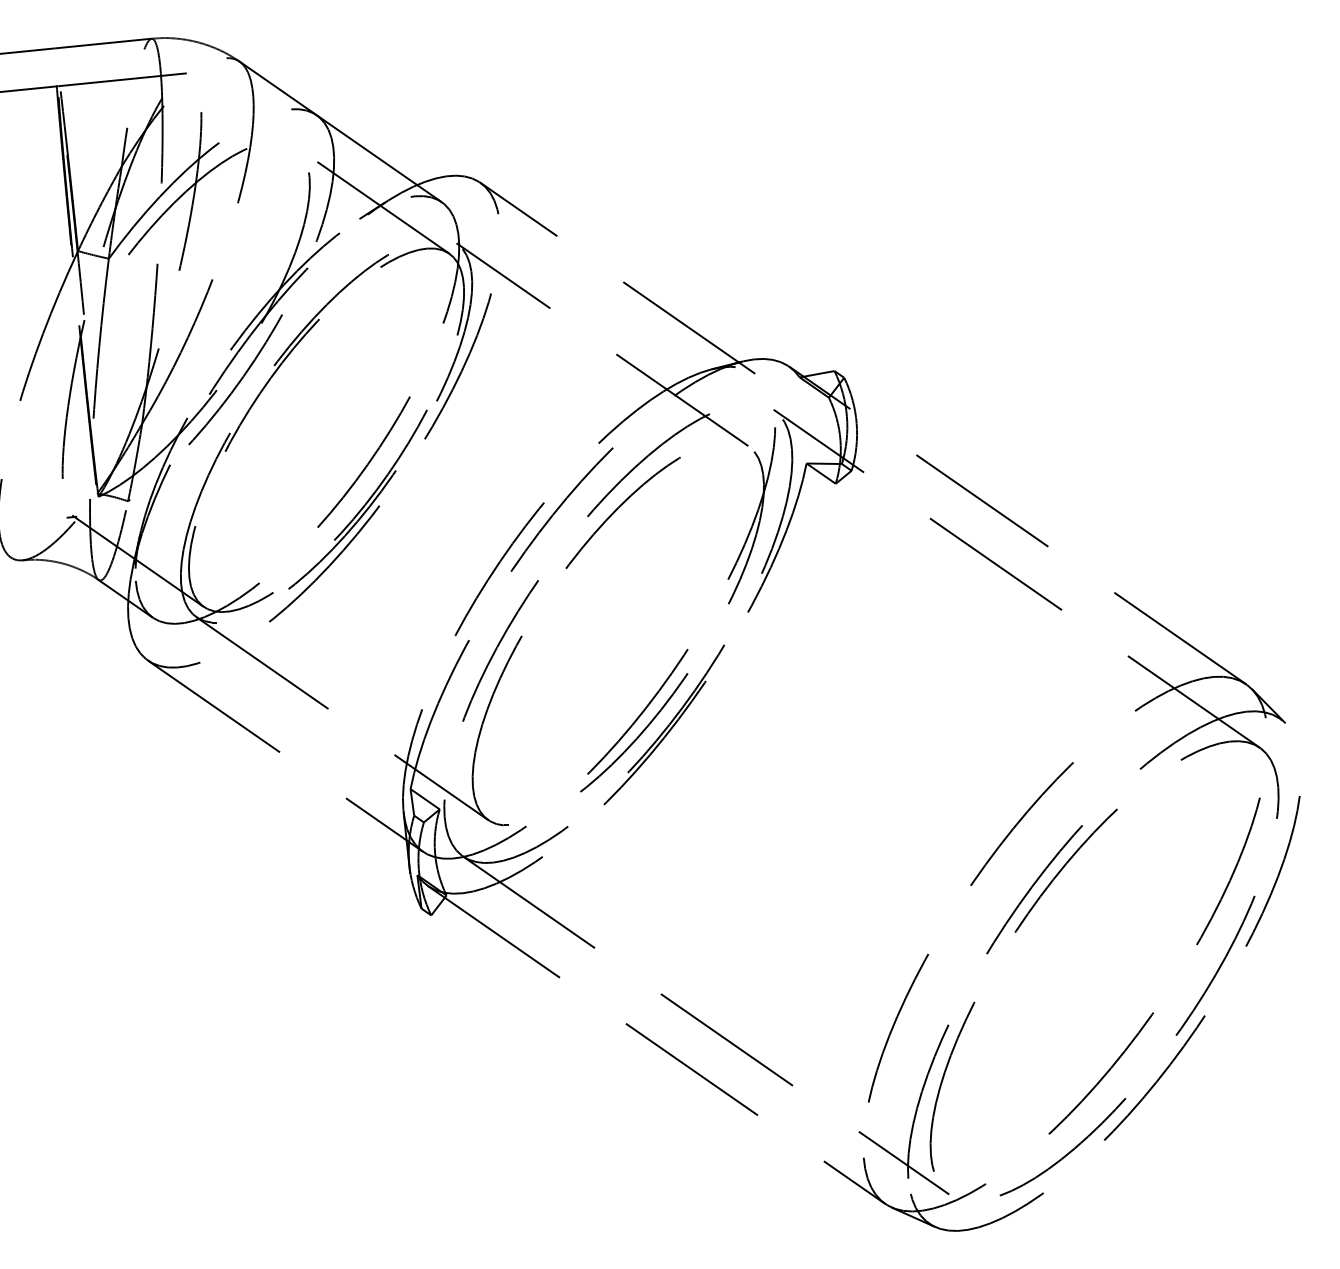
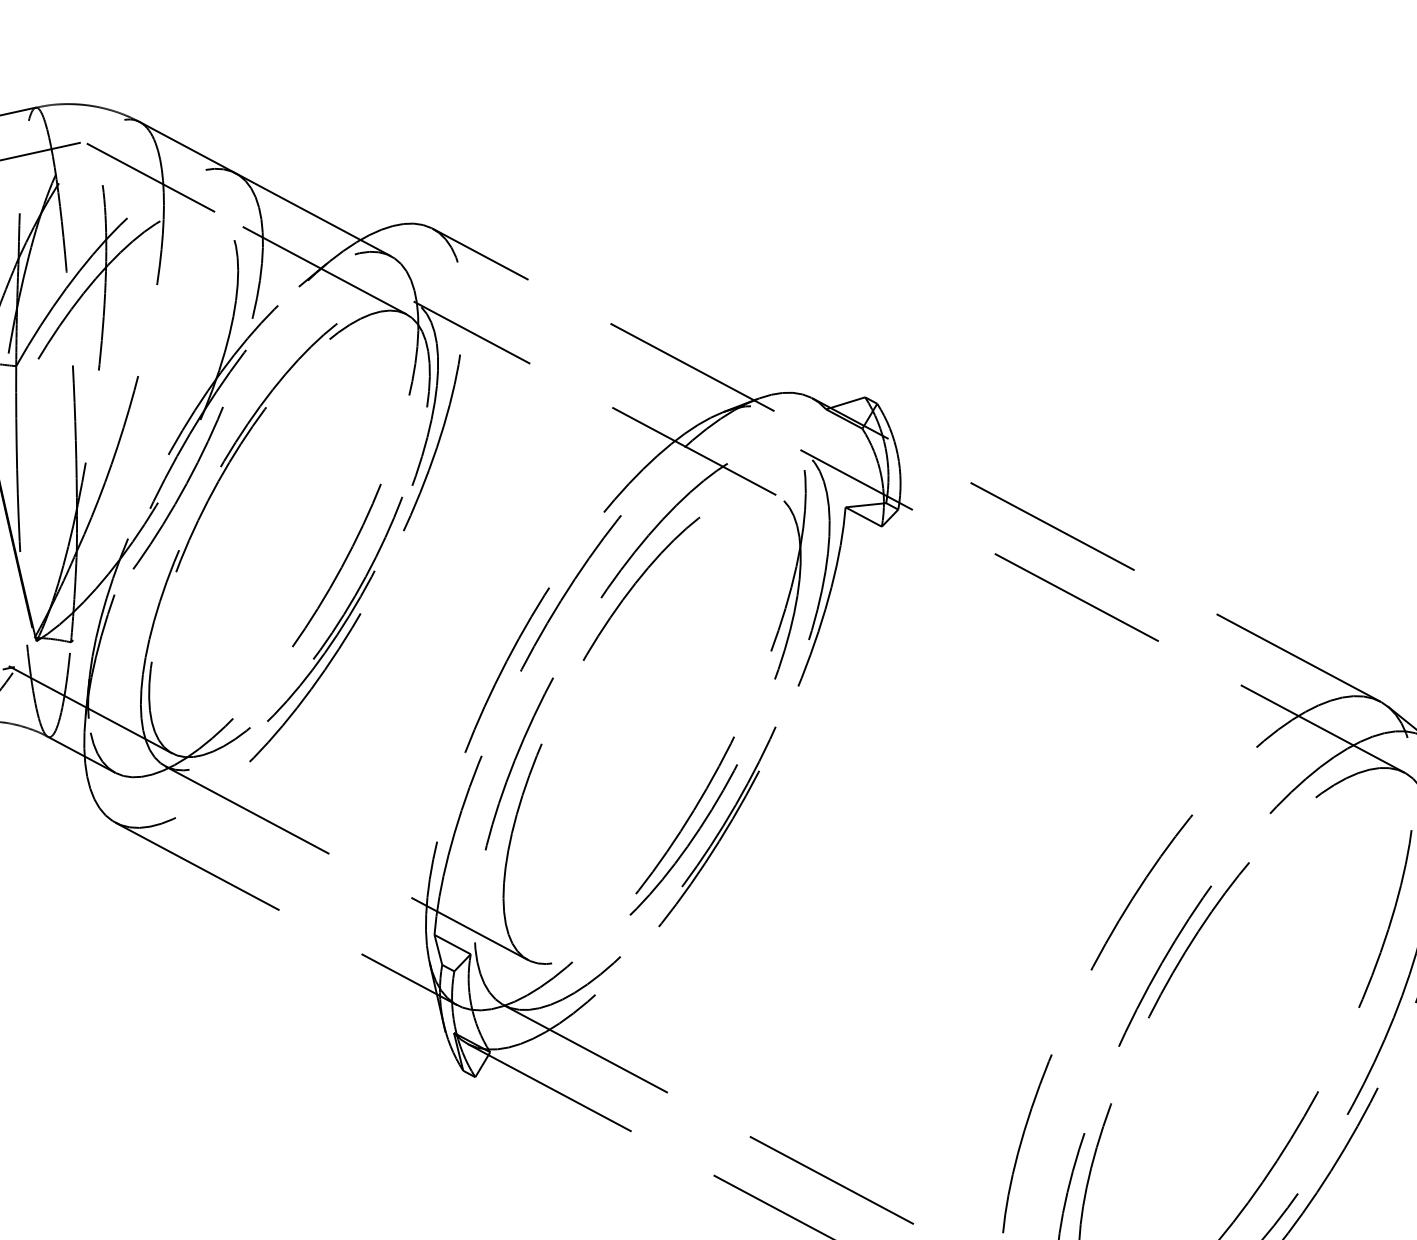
line: (243, 110) -> (150, 177), added

